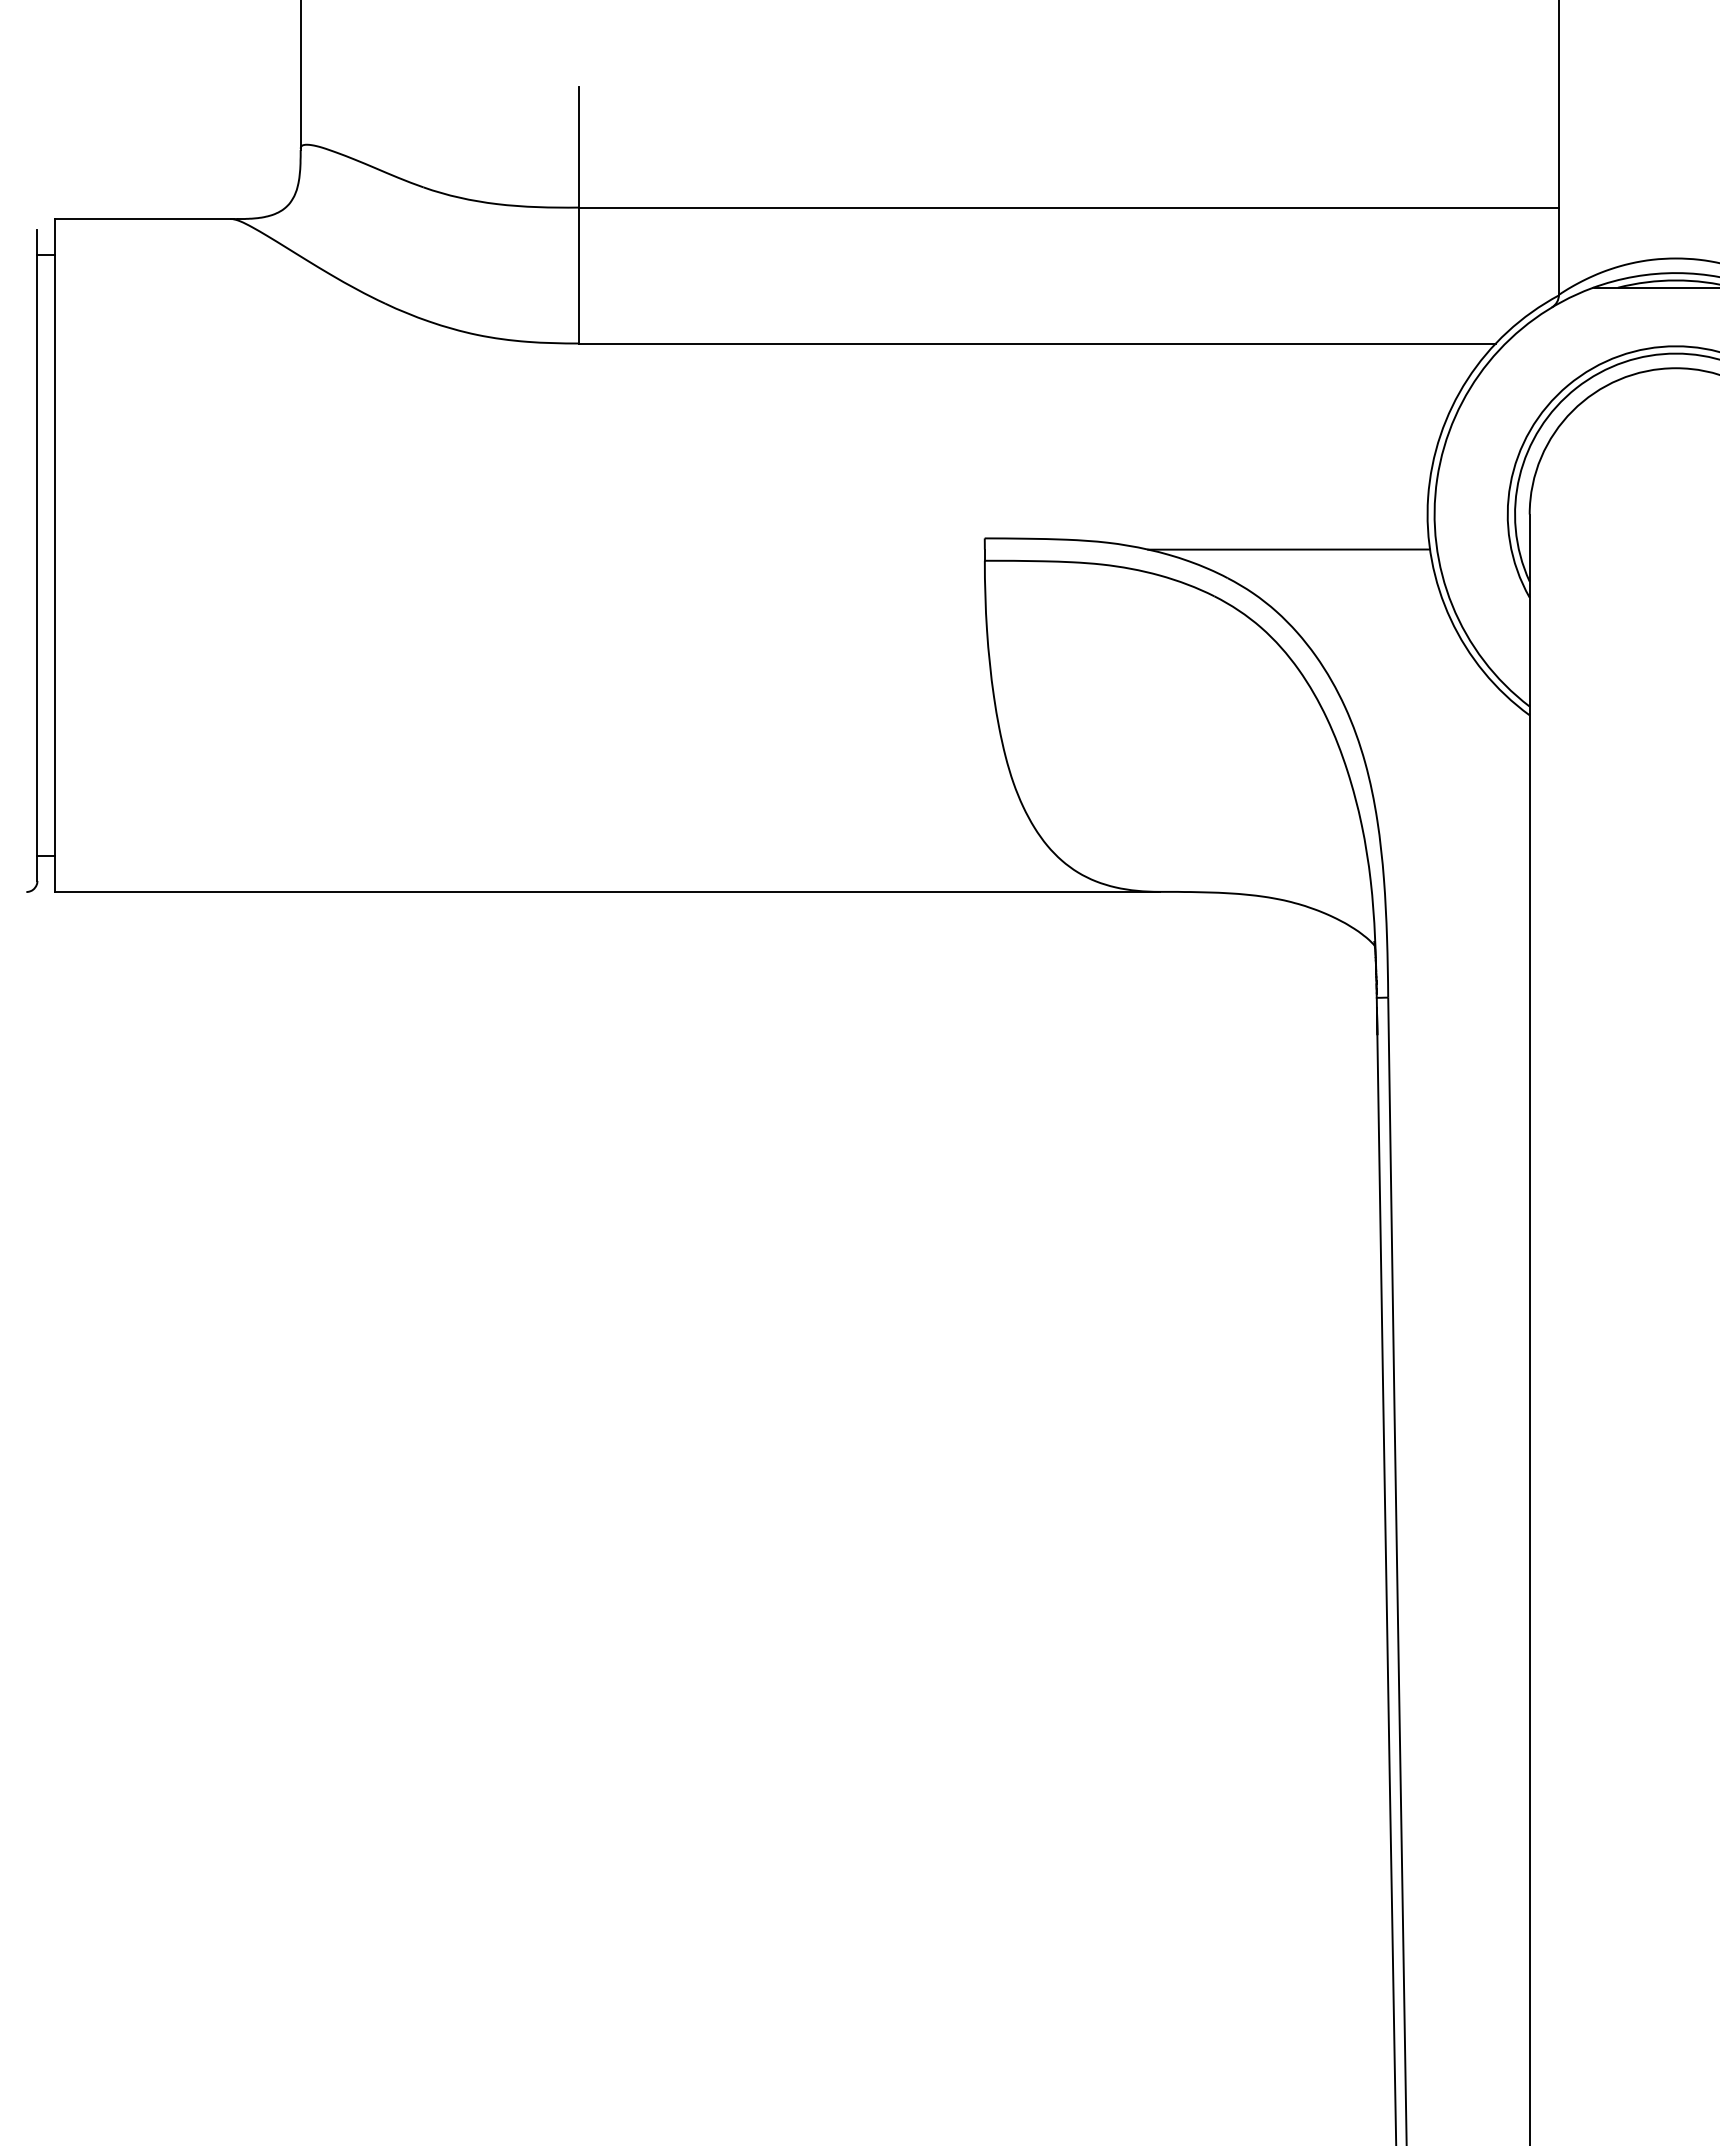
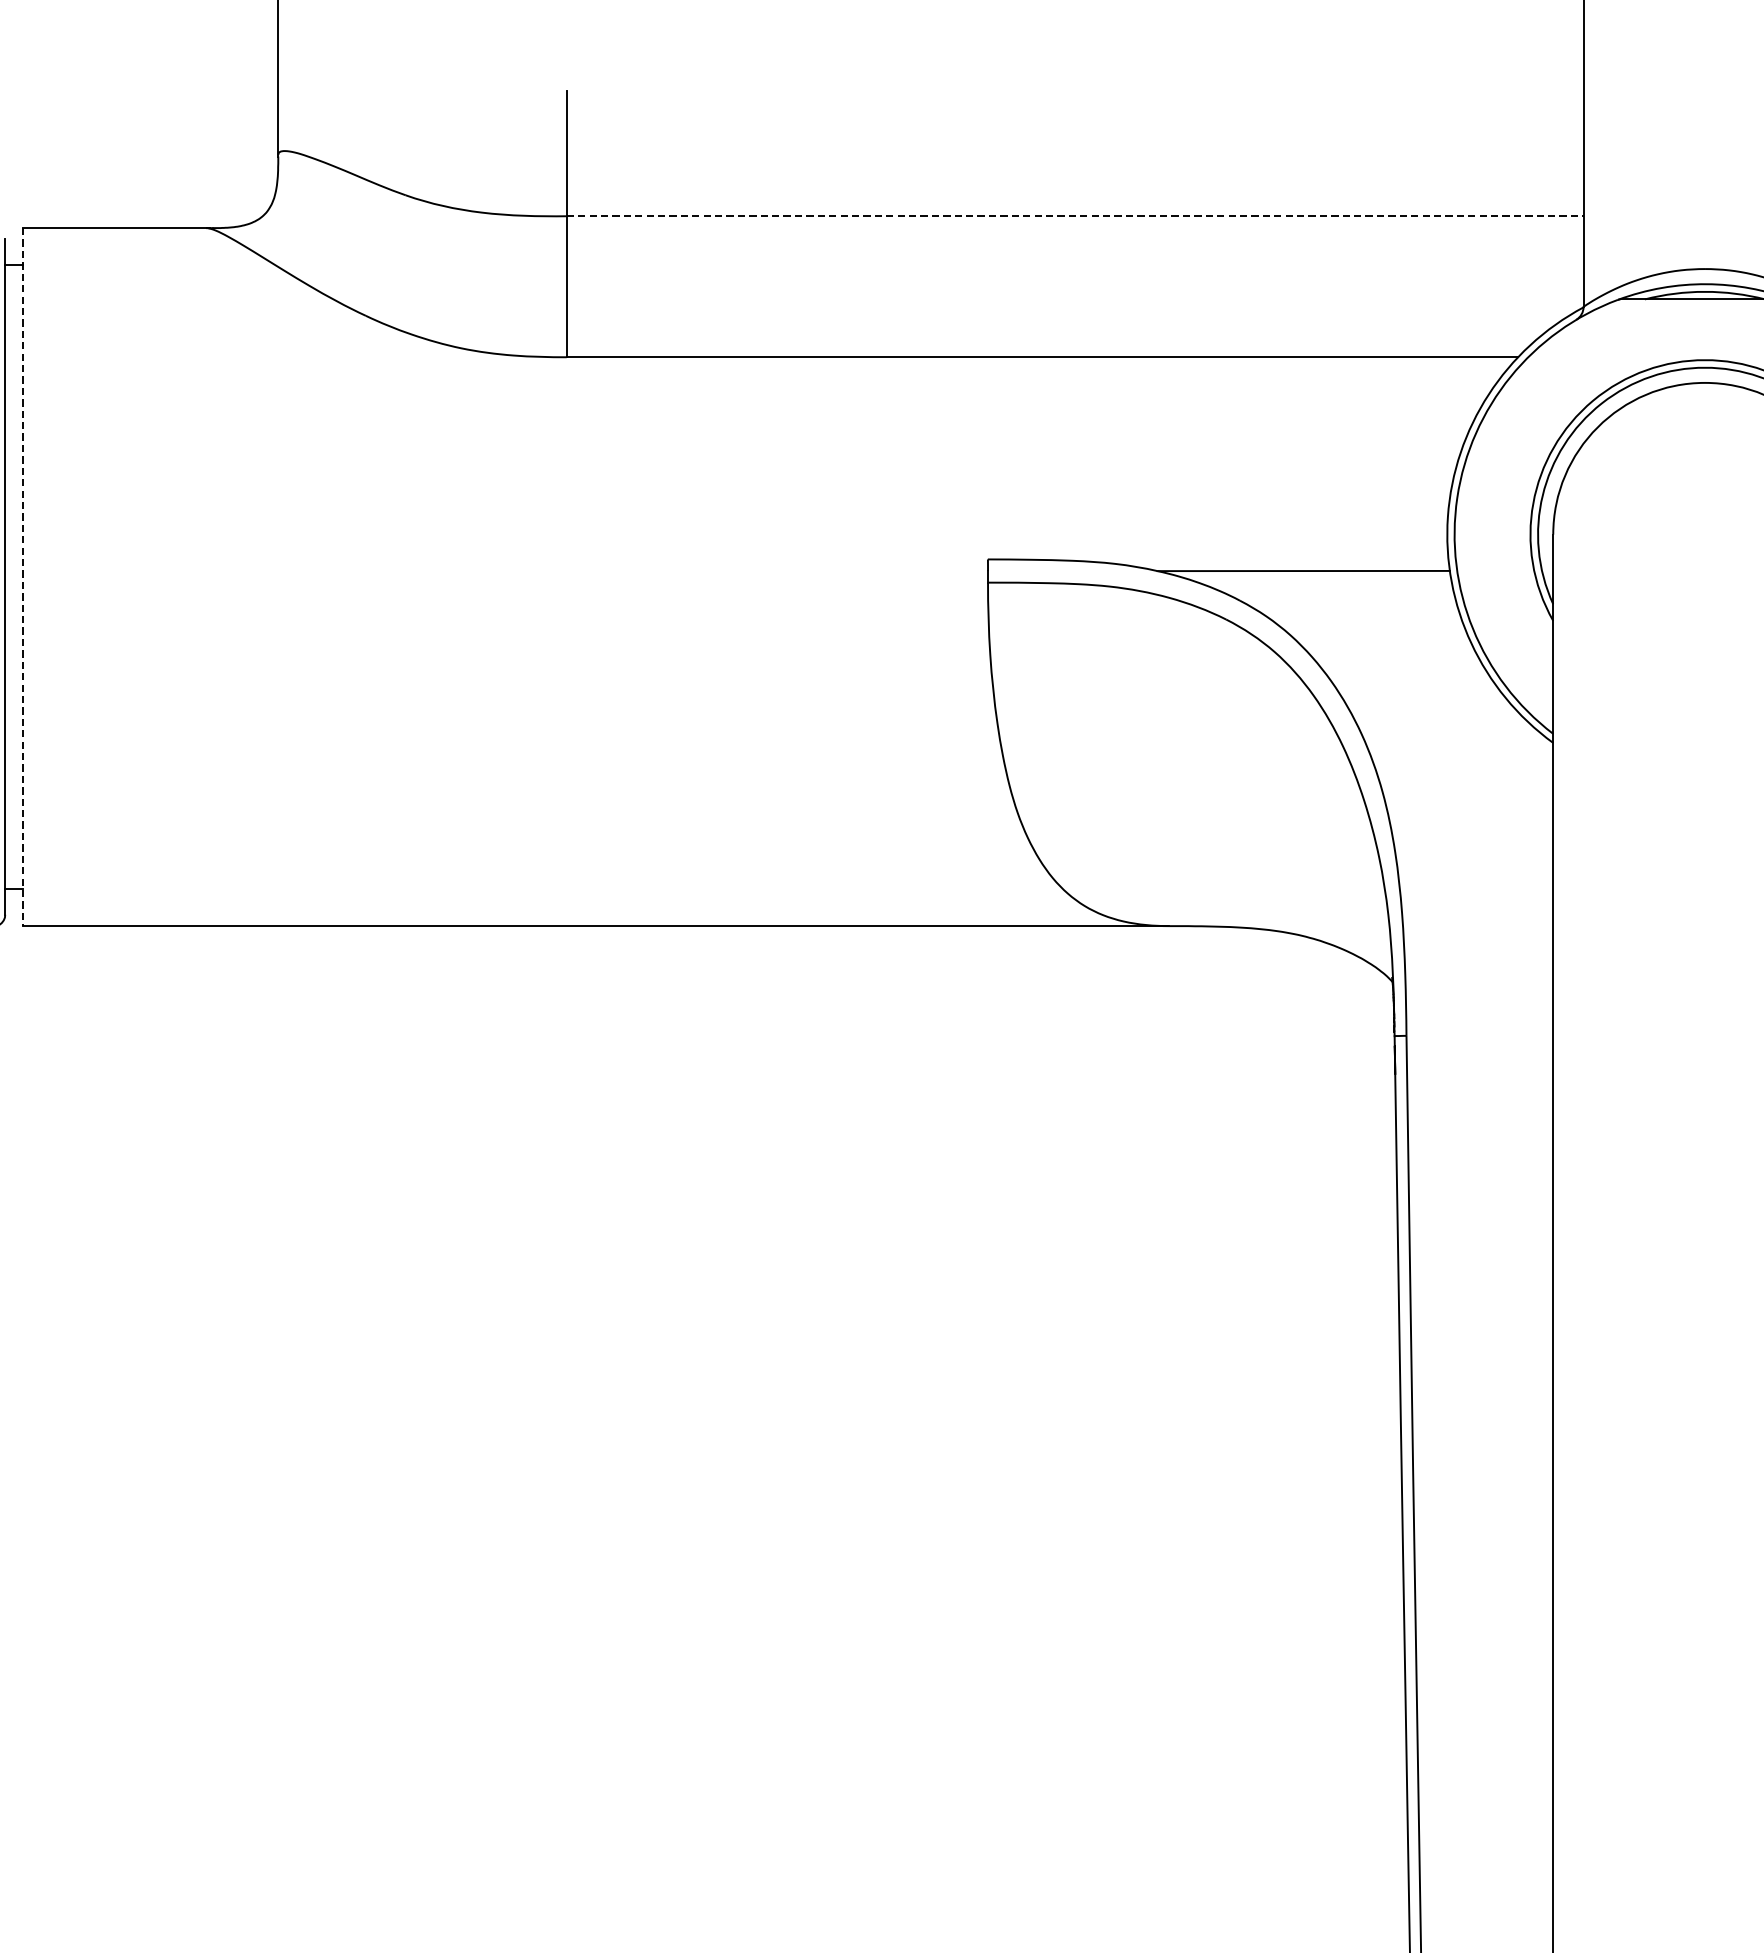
line: (1069, 207) -> (1075, 216), solid -> dashed
line: (55, 555) -> (23, 577), solid -> dashed

